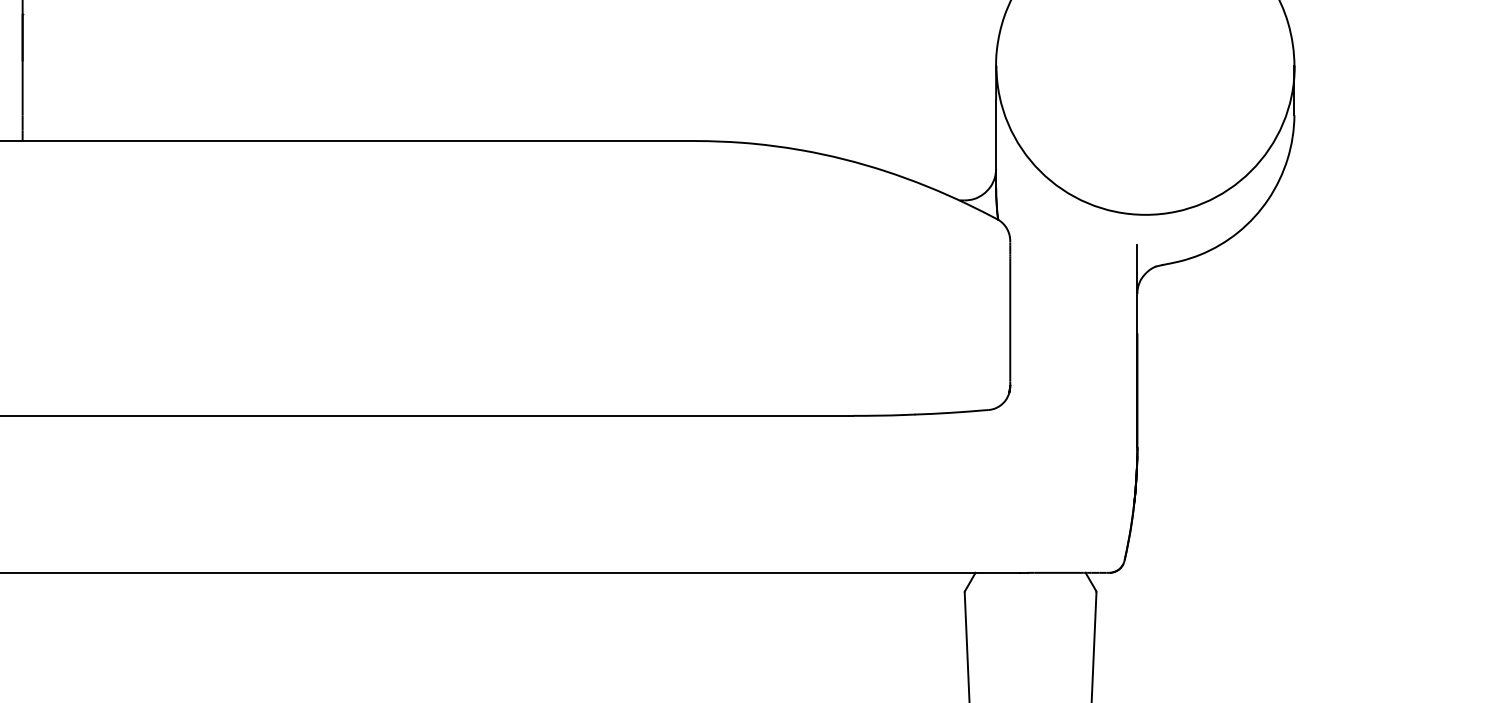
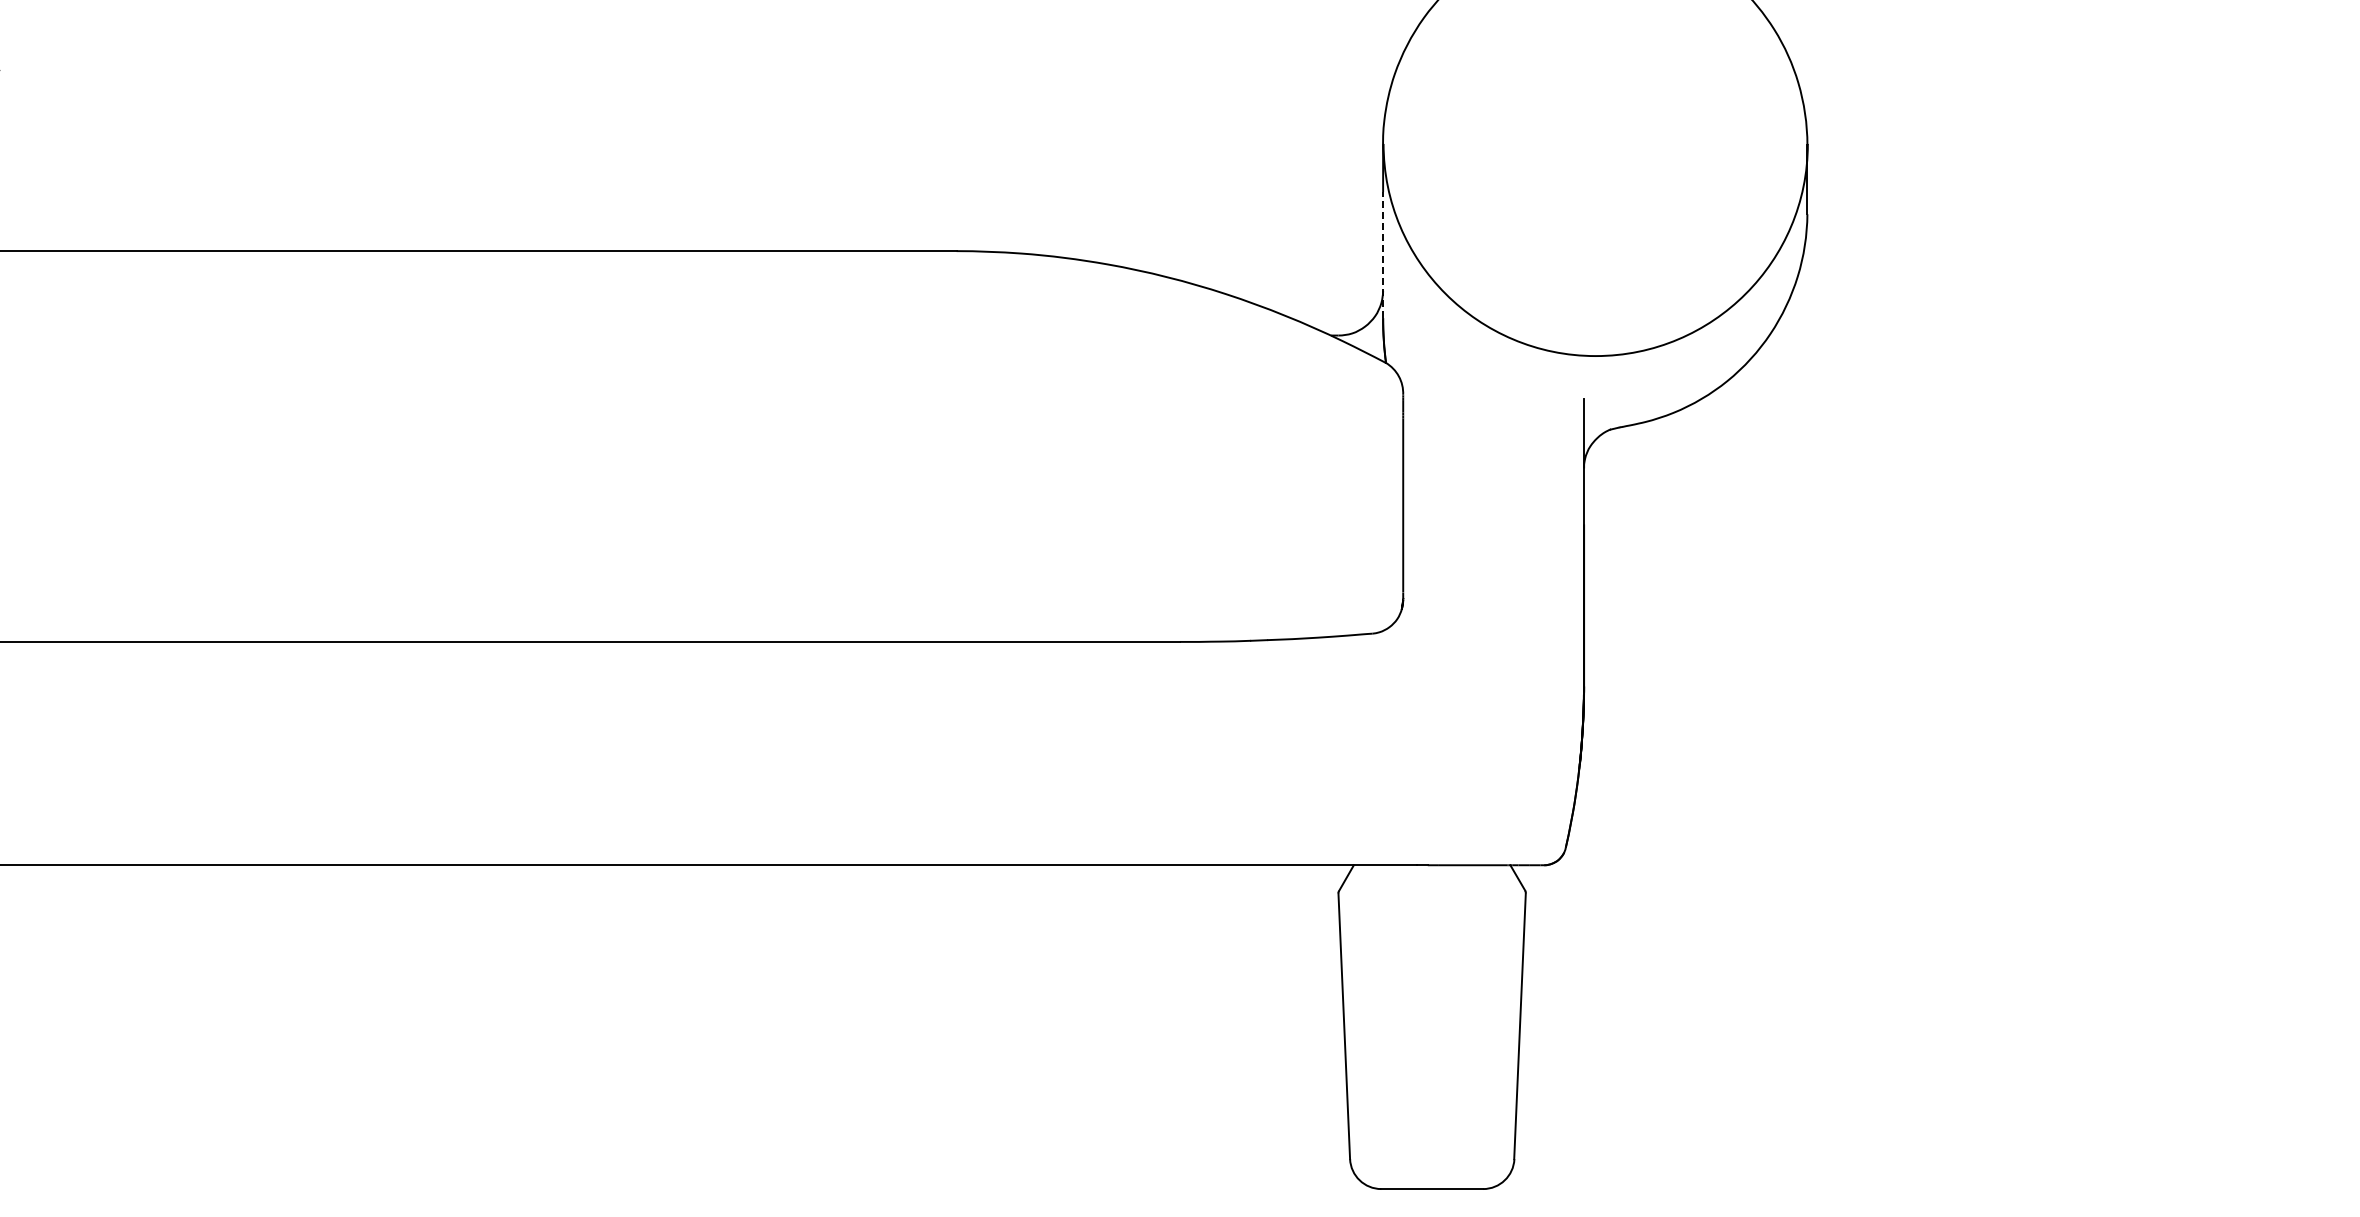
line: (996, 144) -> (1383, 255), solid -> dashed

